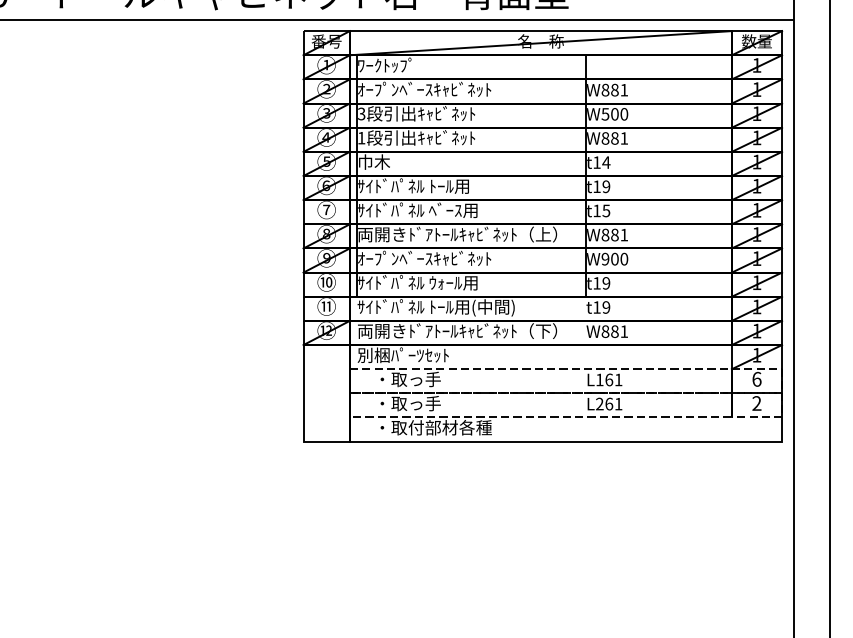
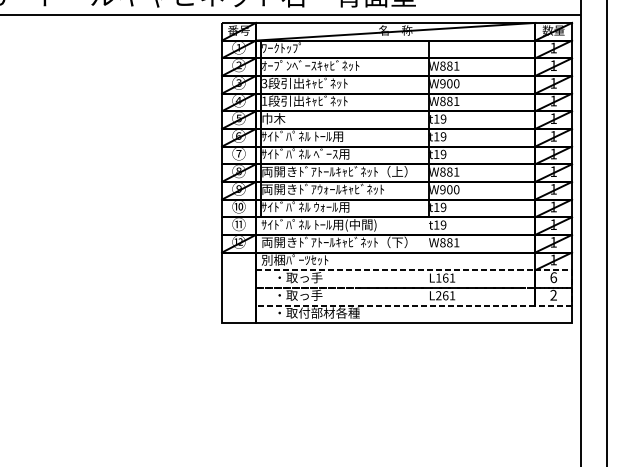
text: (604, 113) -> (442, 83), W500 -> W900
text: (606, 161) -> (443, 118), t14 -> t19
text: (606, 209) -> (443, 153), t15 -> t19
text: (440, 258) -> (322, 189), ｵｰﾌﾟﾝﾍﾞｰｽｷｬﾋﾞﾈｯﾄ -> 両開きﾄﾞｱｳｫｰﾙｷｬﾋﾞﾈｯﾄ

